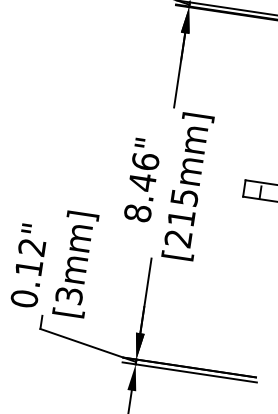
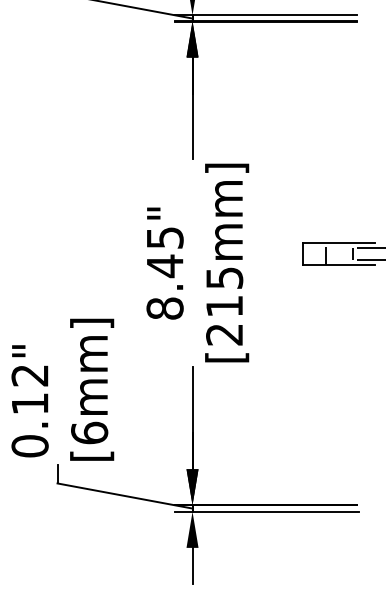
text: (145, 161) -> (164, 237), 8.46" -> 8.45"
text: (69, 295) -> (89, 432), [3mm] -> [6mm]

